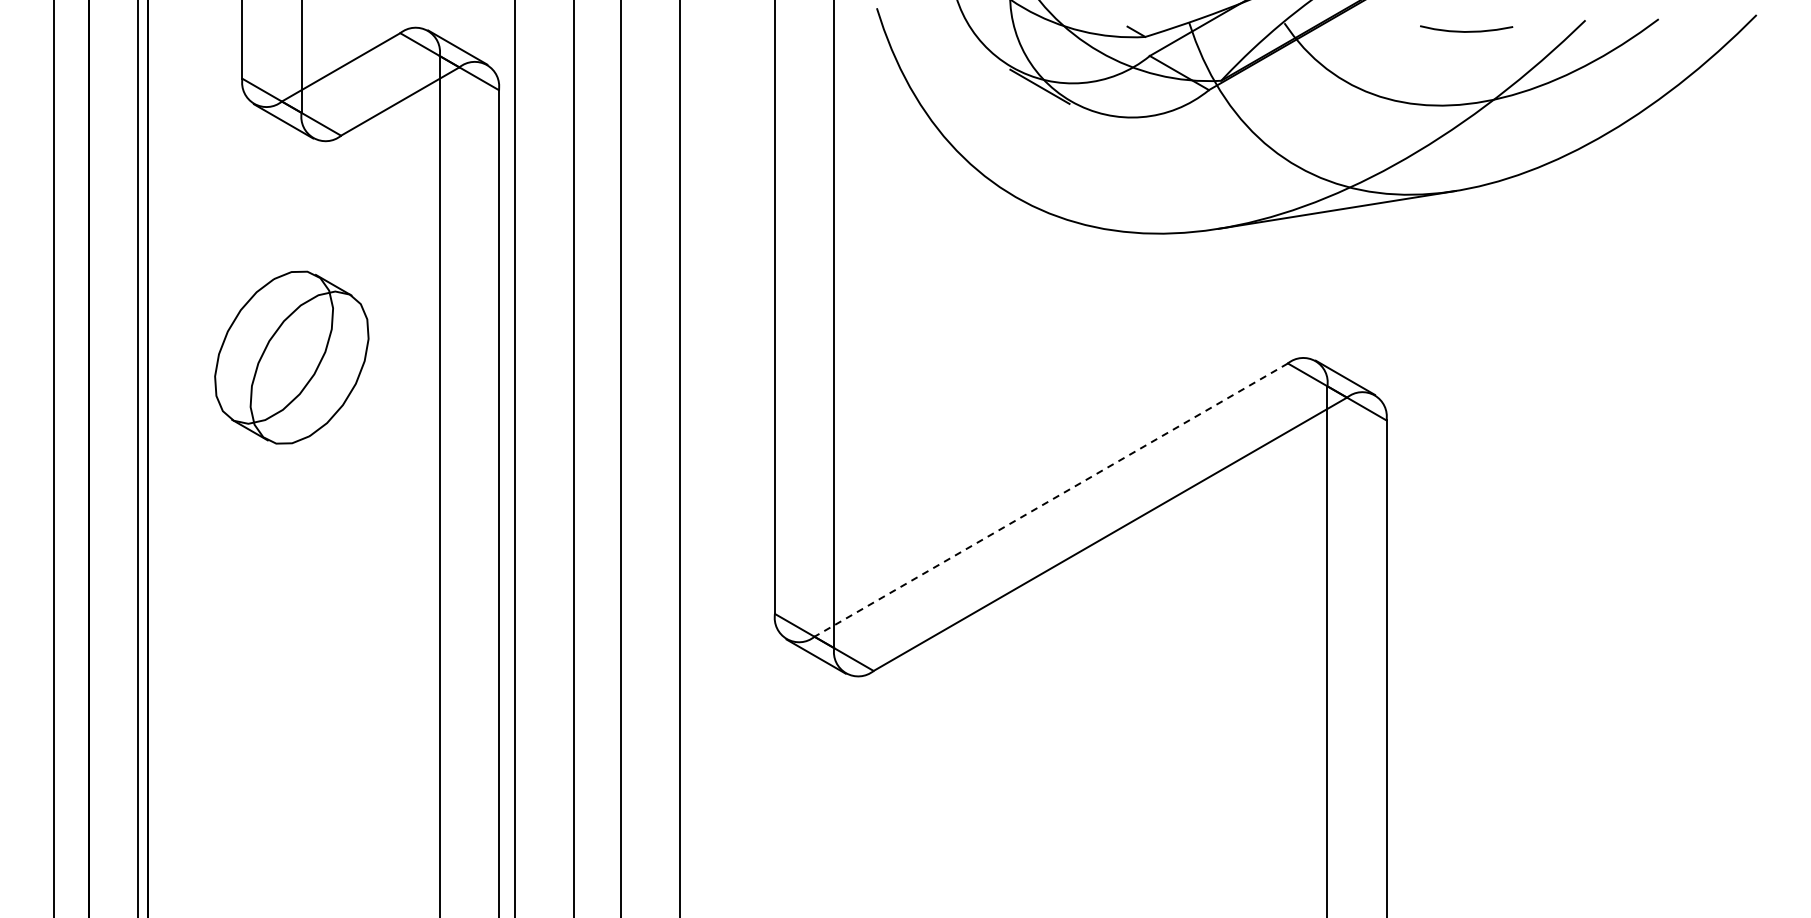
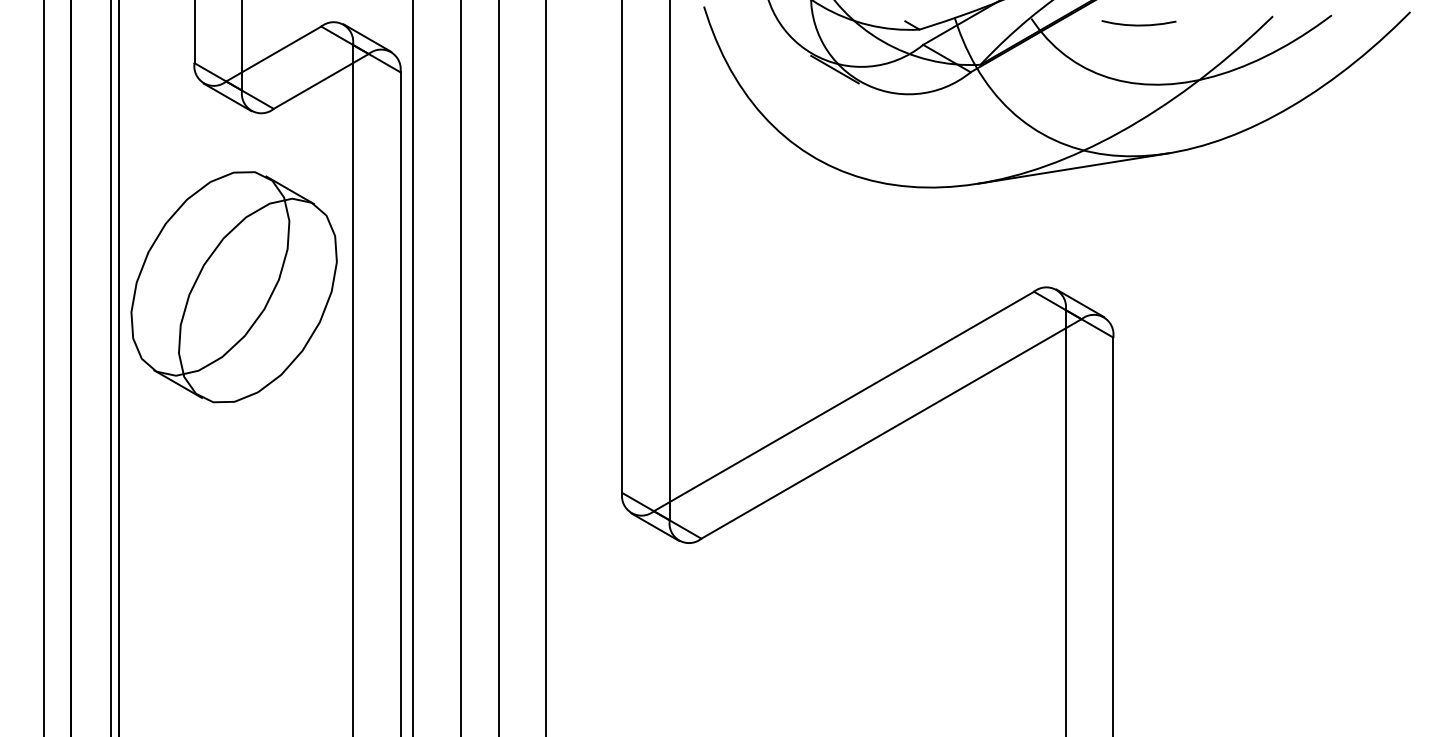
curve: (1466, 31) -> (1138, 25), moved
part: (291, 357) -> (233, 286), size x1.67
line: (1050, 500) -> (843, 401), dashed -> solid

